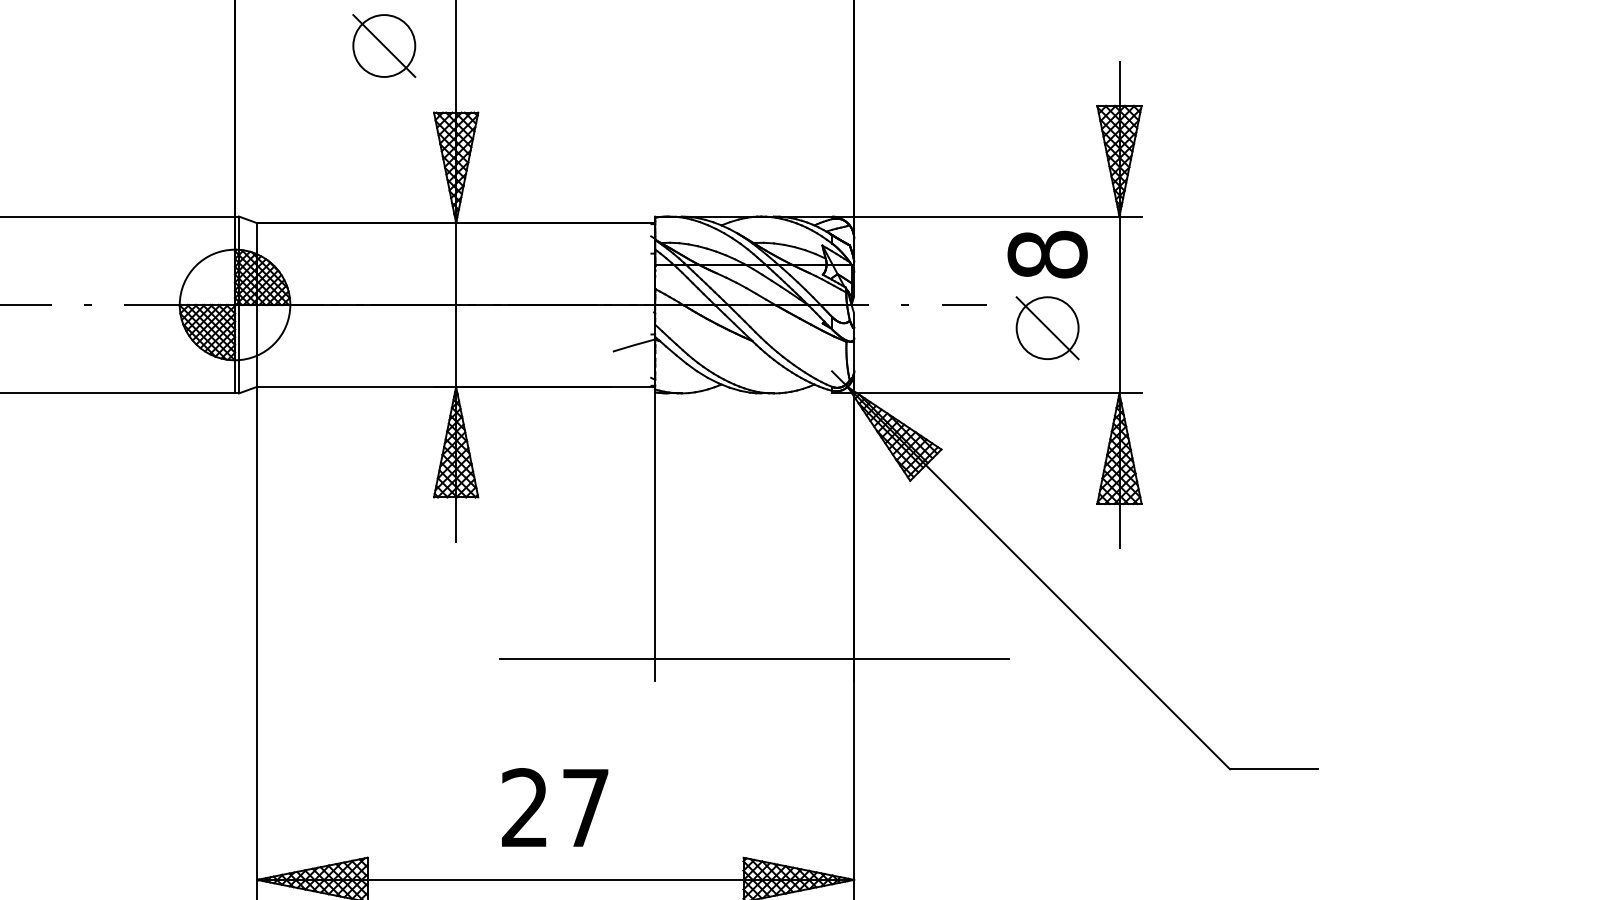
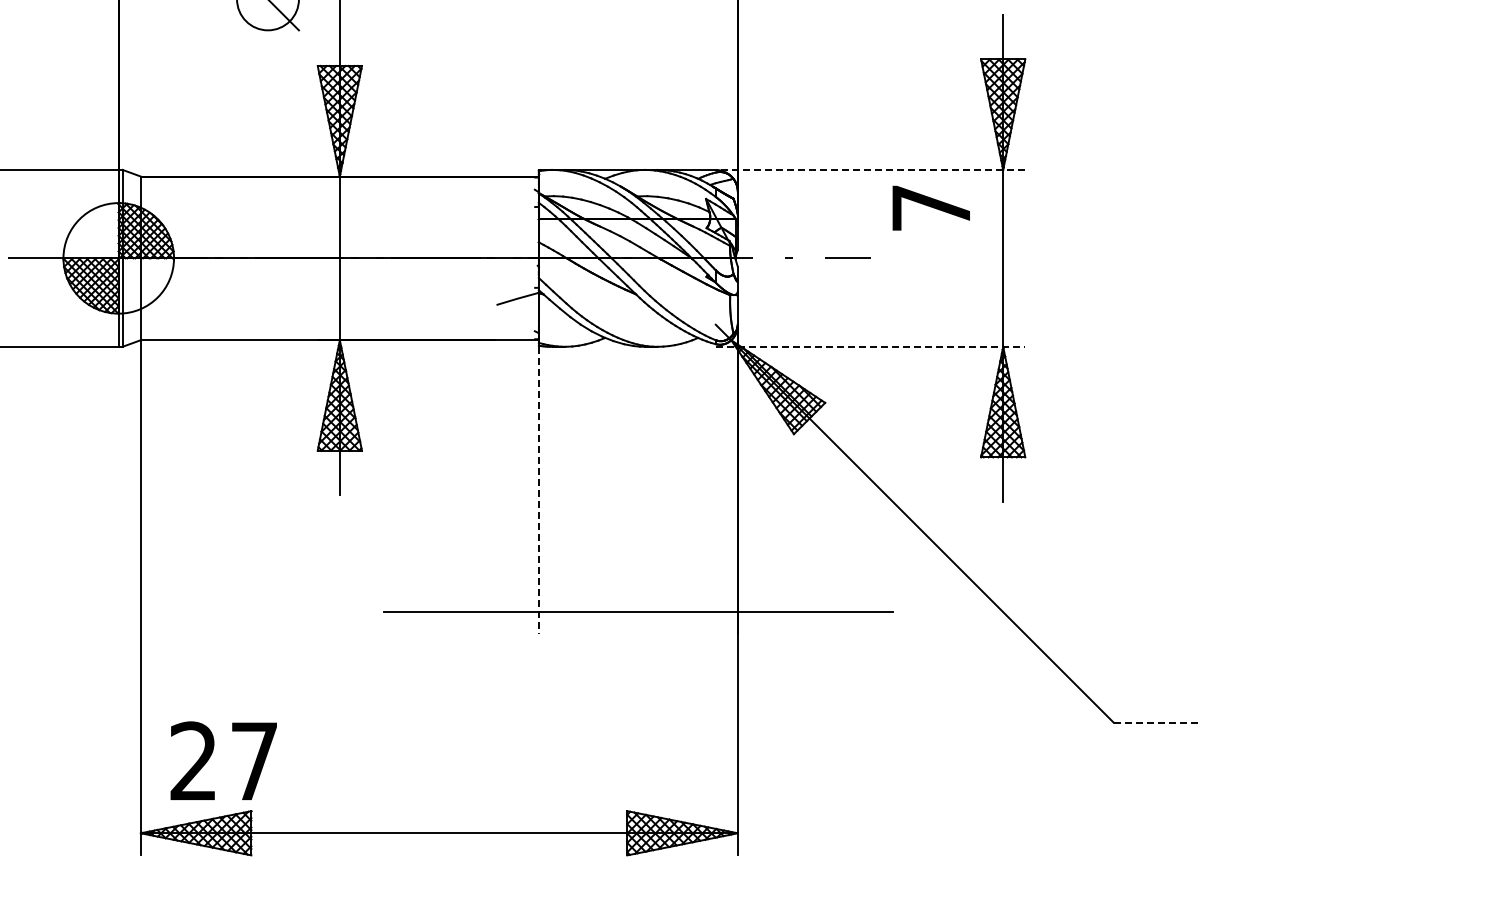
line: (986, 216) -> (870, 169), solid -> dashed
text: (1047, 254) -> (931, 207), 8 -> 7
part: (1047, 328) -> (931, 281), removed
line: (986, 393) -> (870, 346), solid -> dashed
line: (655, 537) -> (539, 490), solid -> dashed
line: (1274, 769) -> (1158, 722), solid -> dashed
text: (555, 807) -> (224, 760), moved

